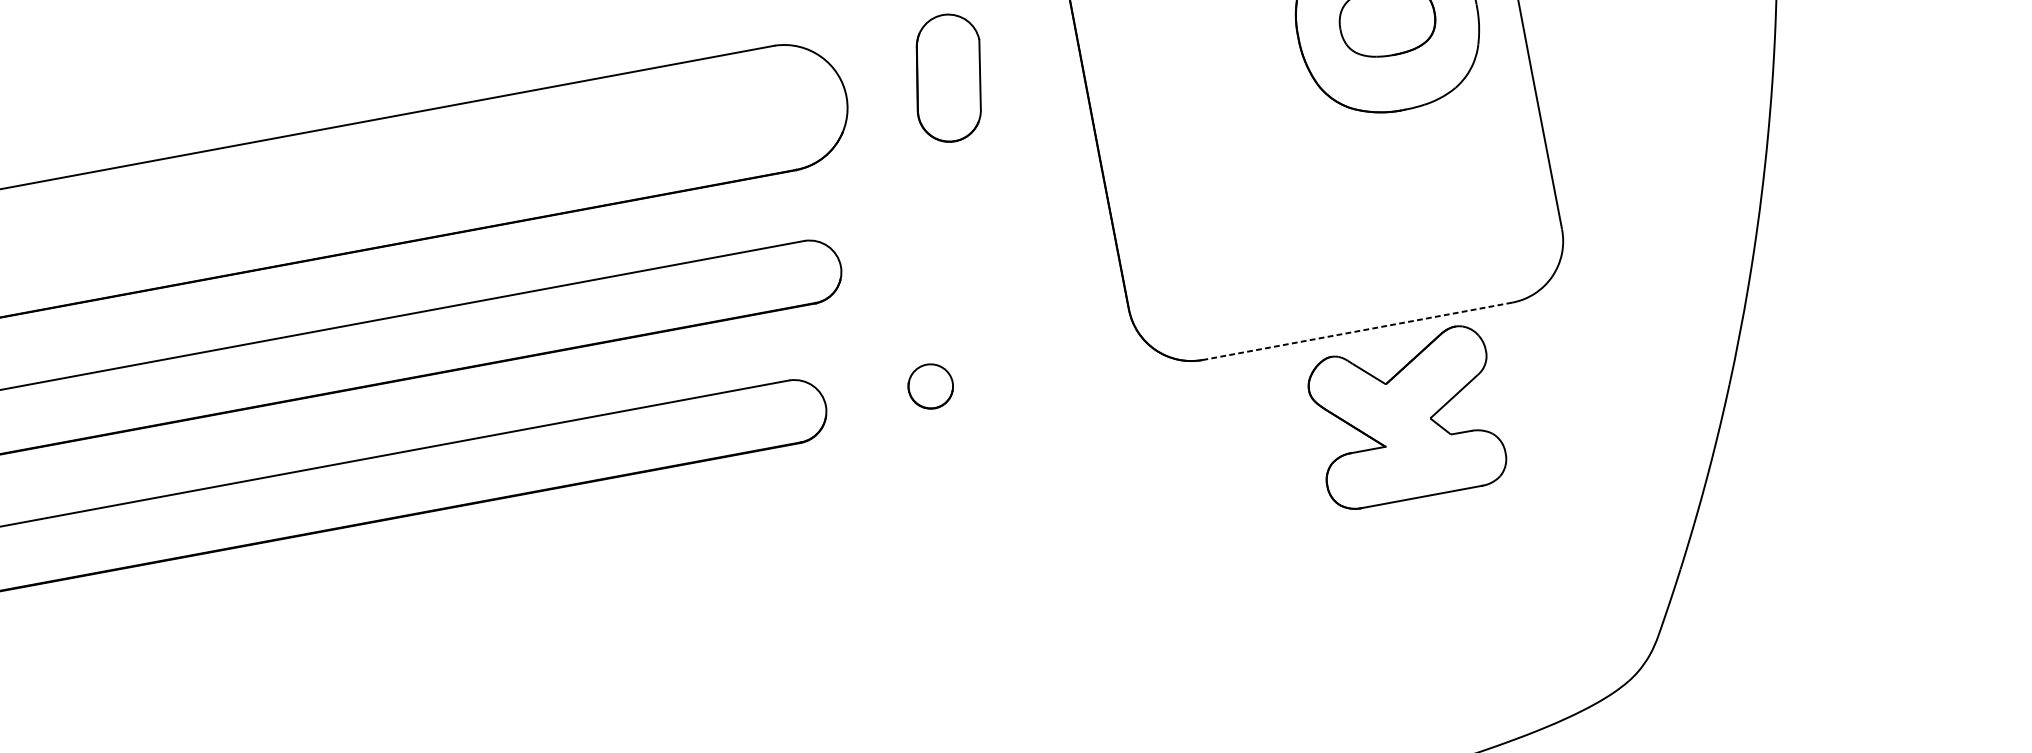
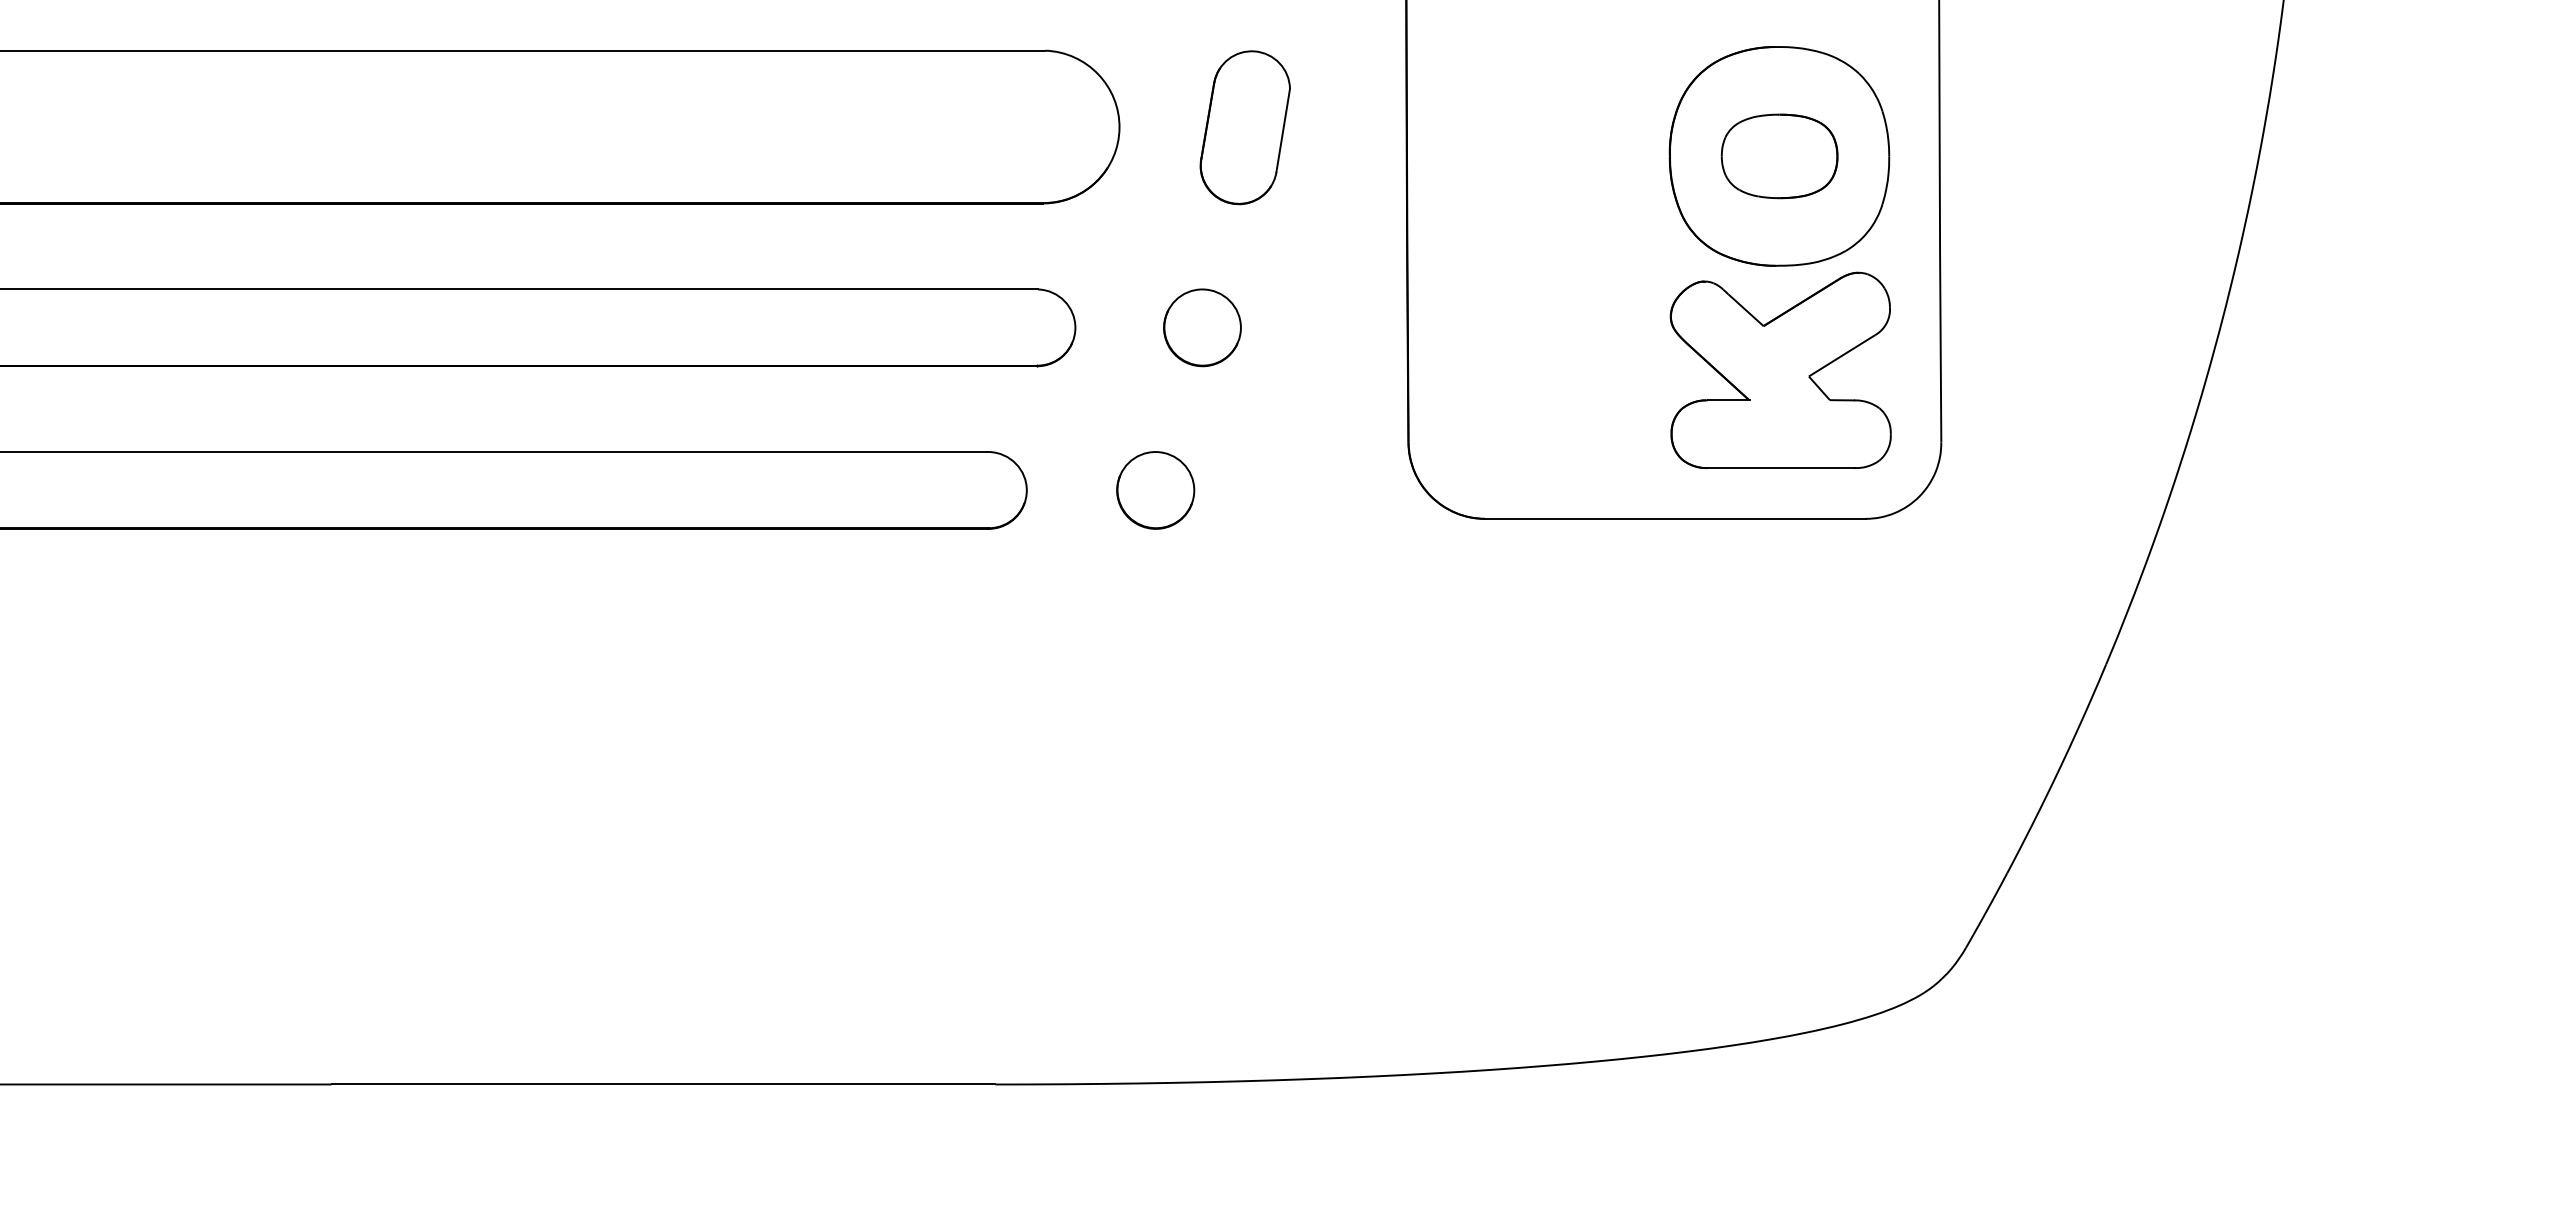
part: (944, 247) -> (1202, 327), added
line: (1356, 331) -> (1674, 518), dashed -> solid
part: (930, 386) -> (1155, 490), size x1.43
part: (1406, 417) -> (1780, 369), moved

